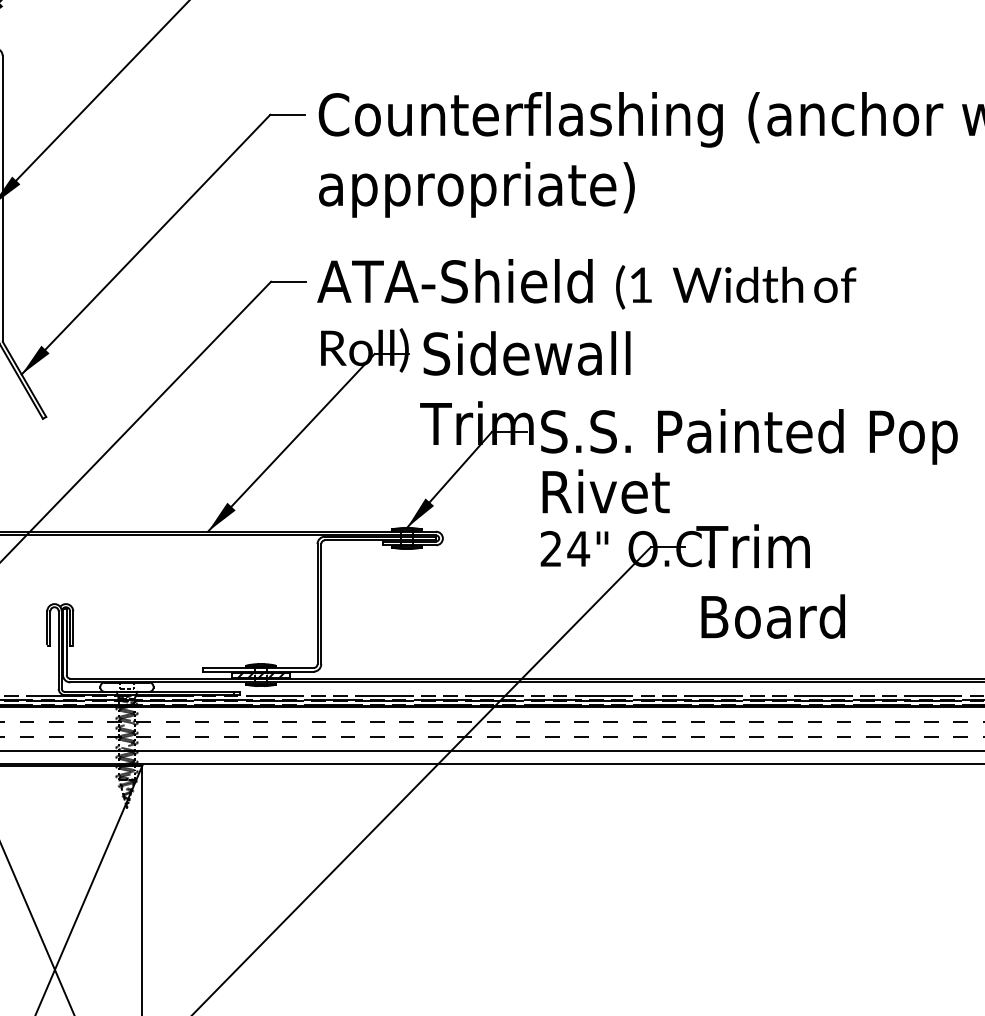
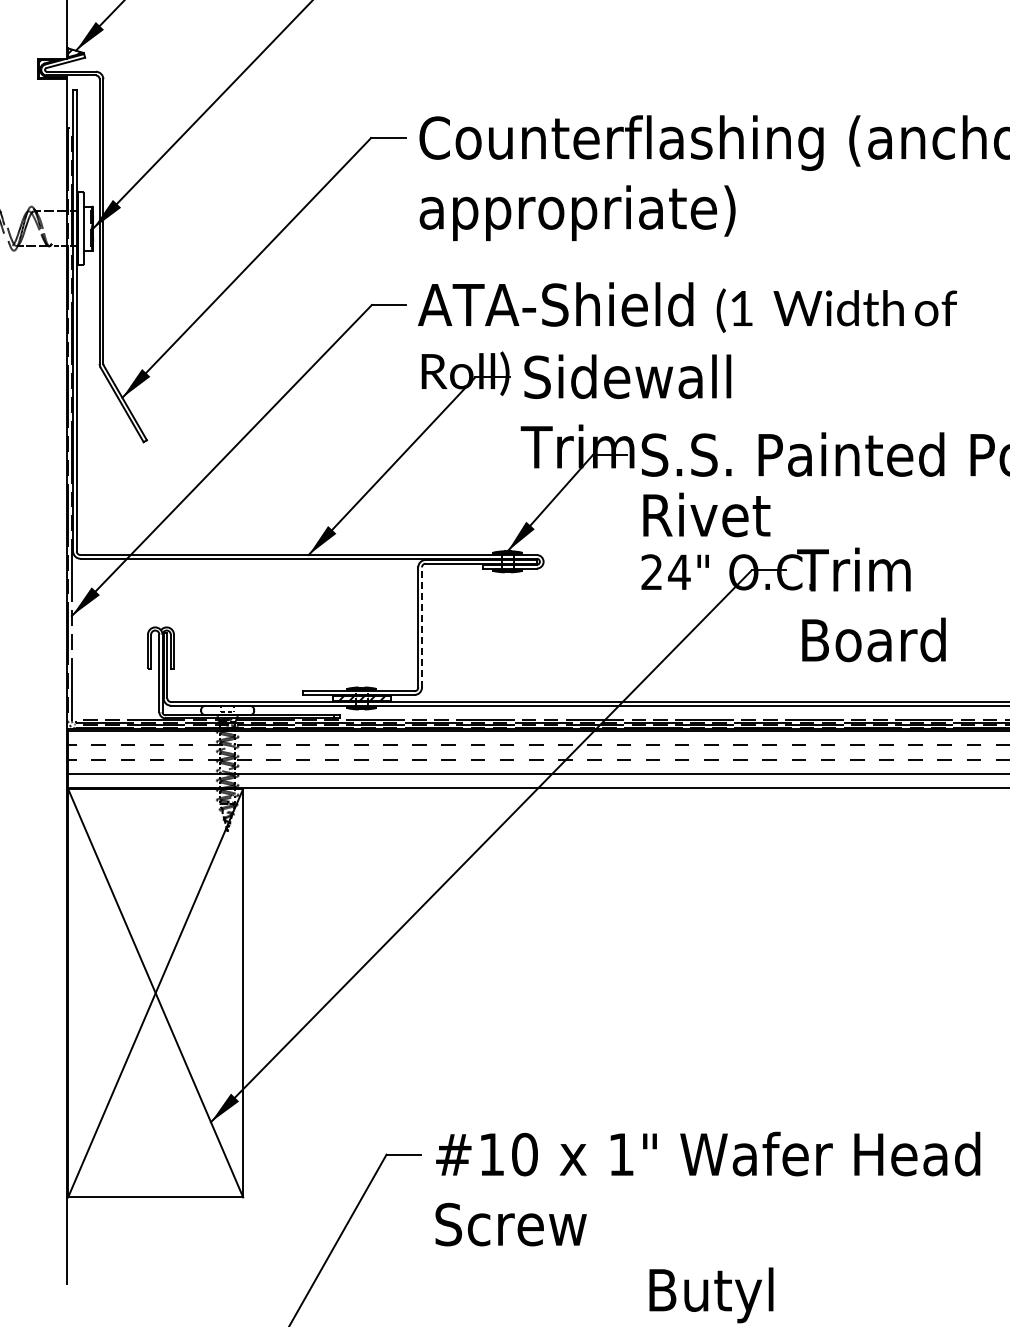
line: (321, 603) -> (422, 626), solid -> dashed

